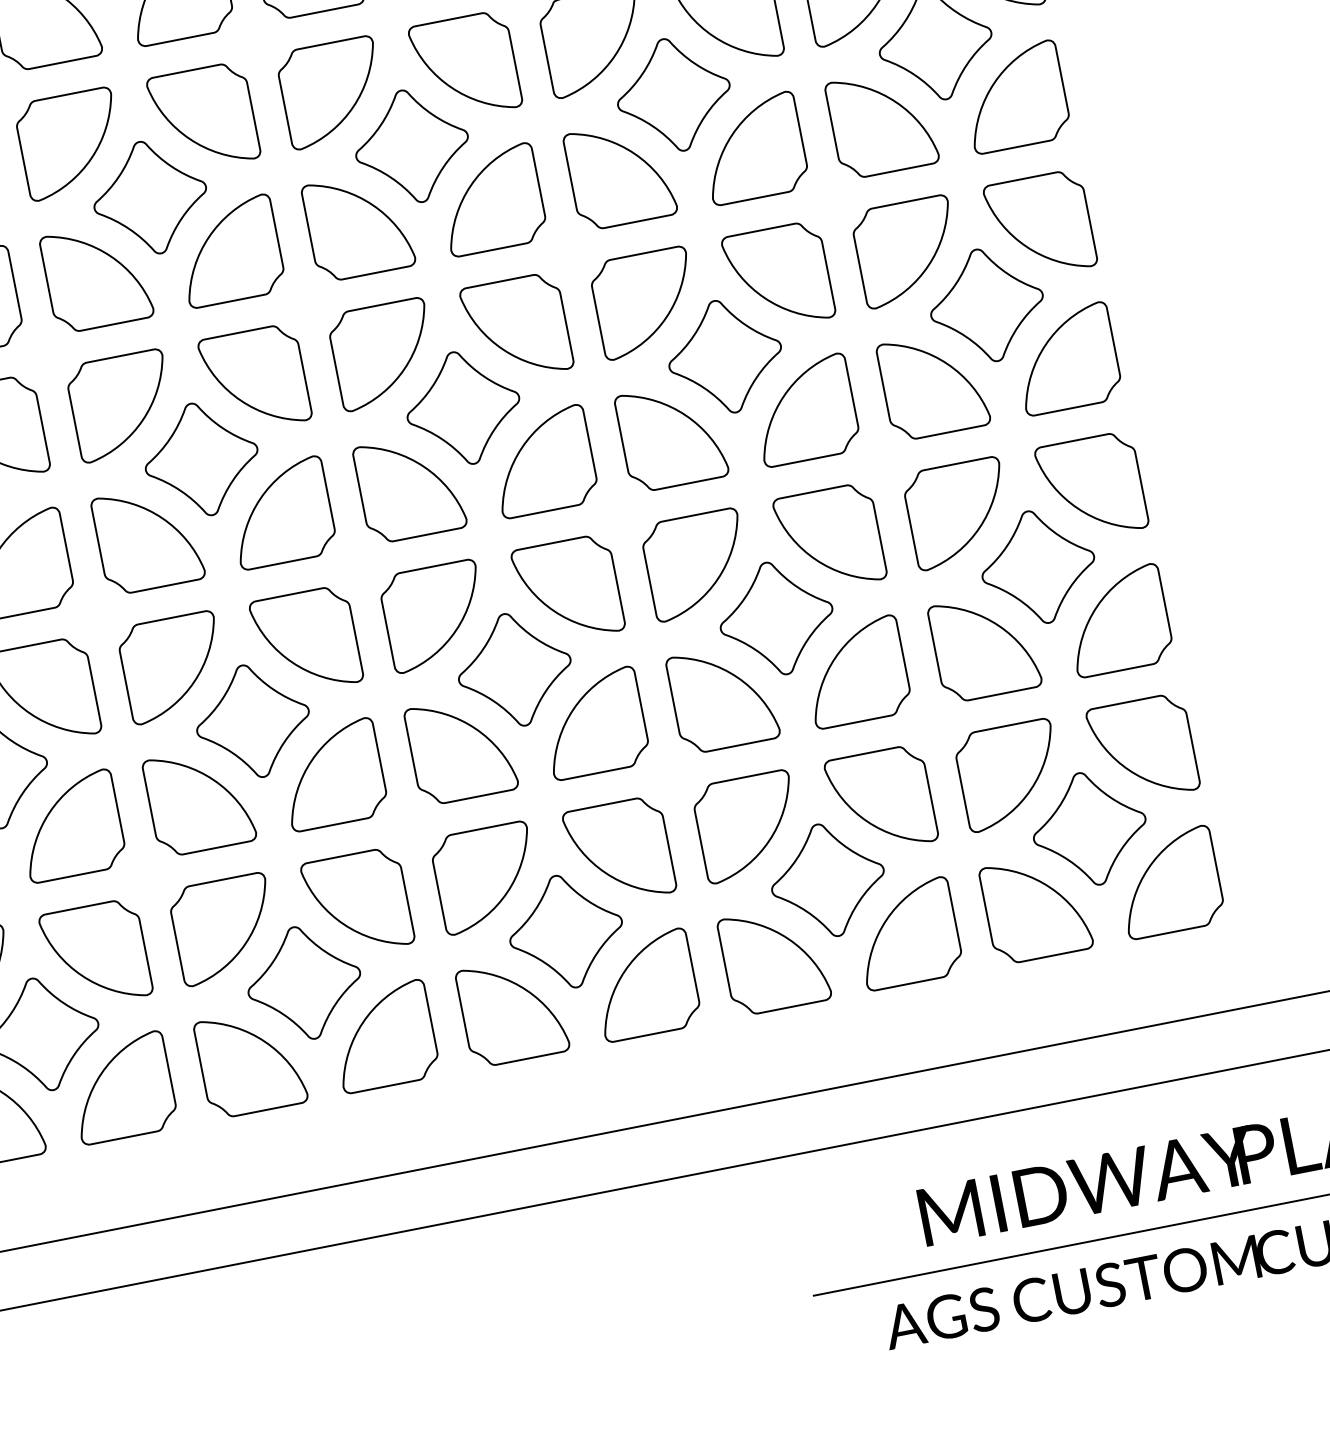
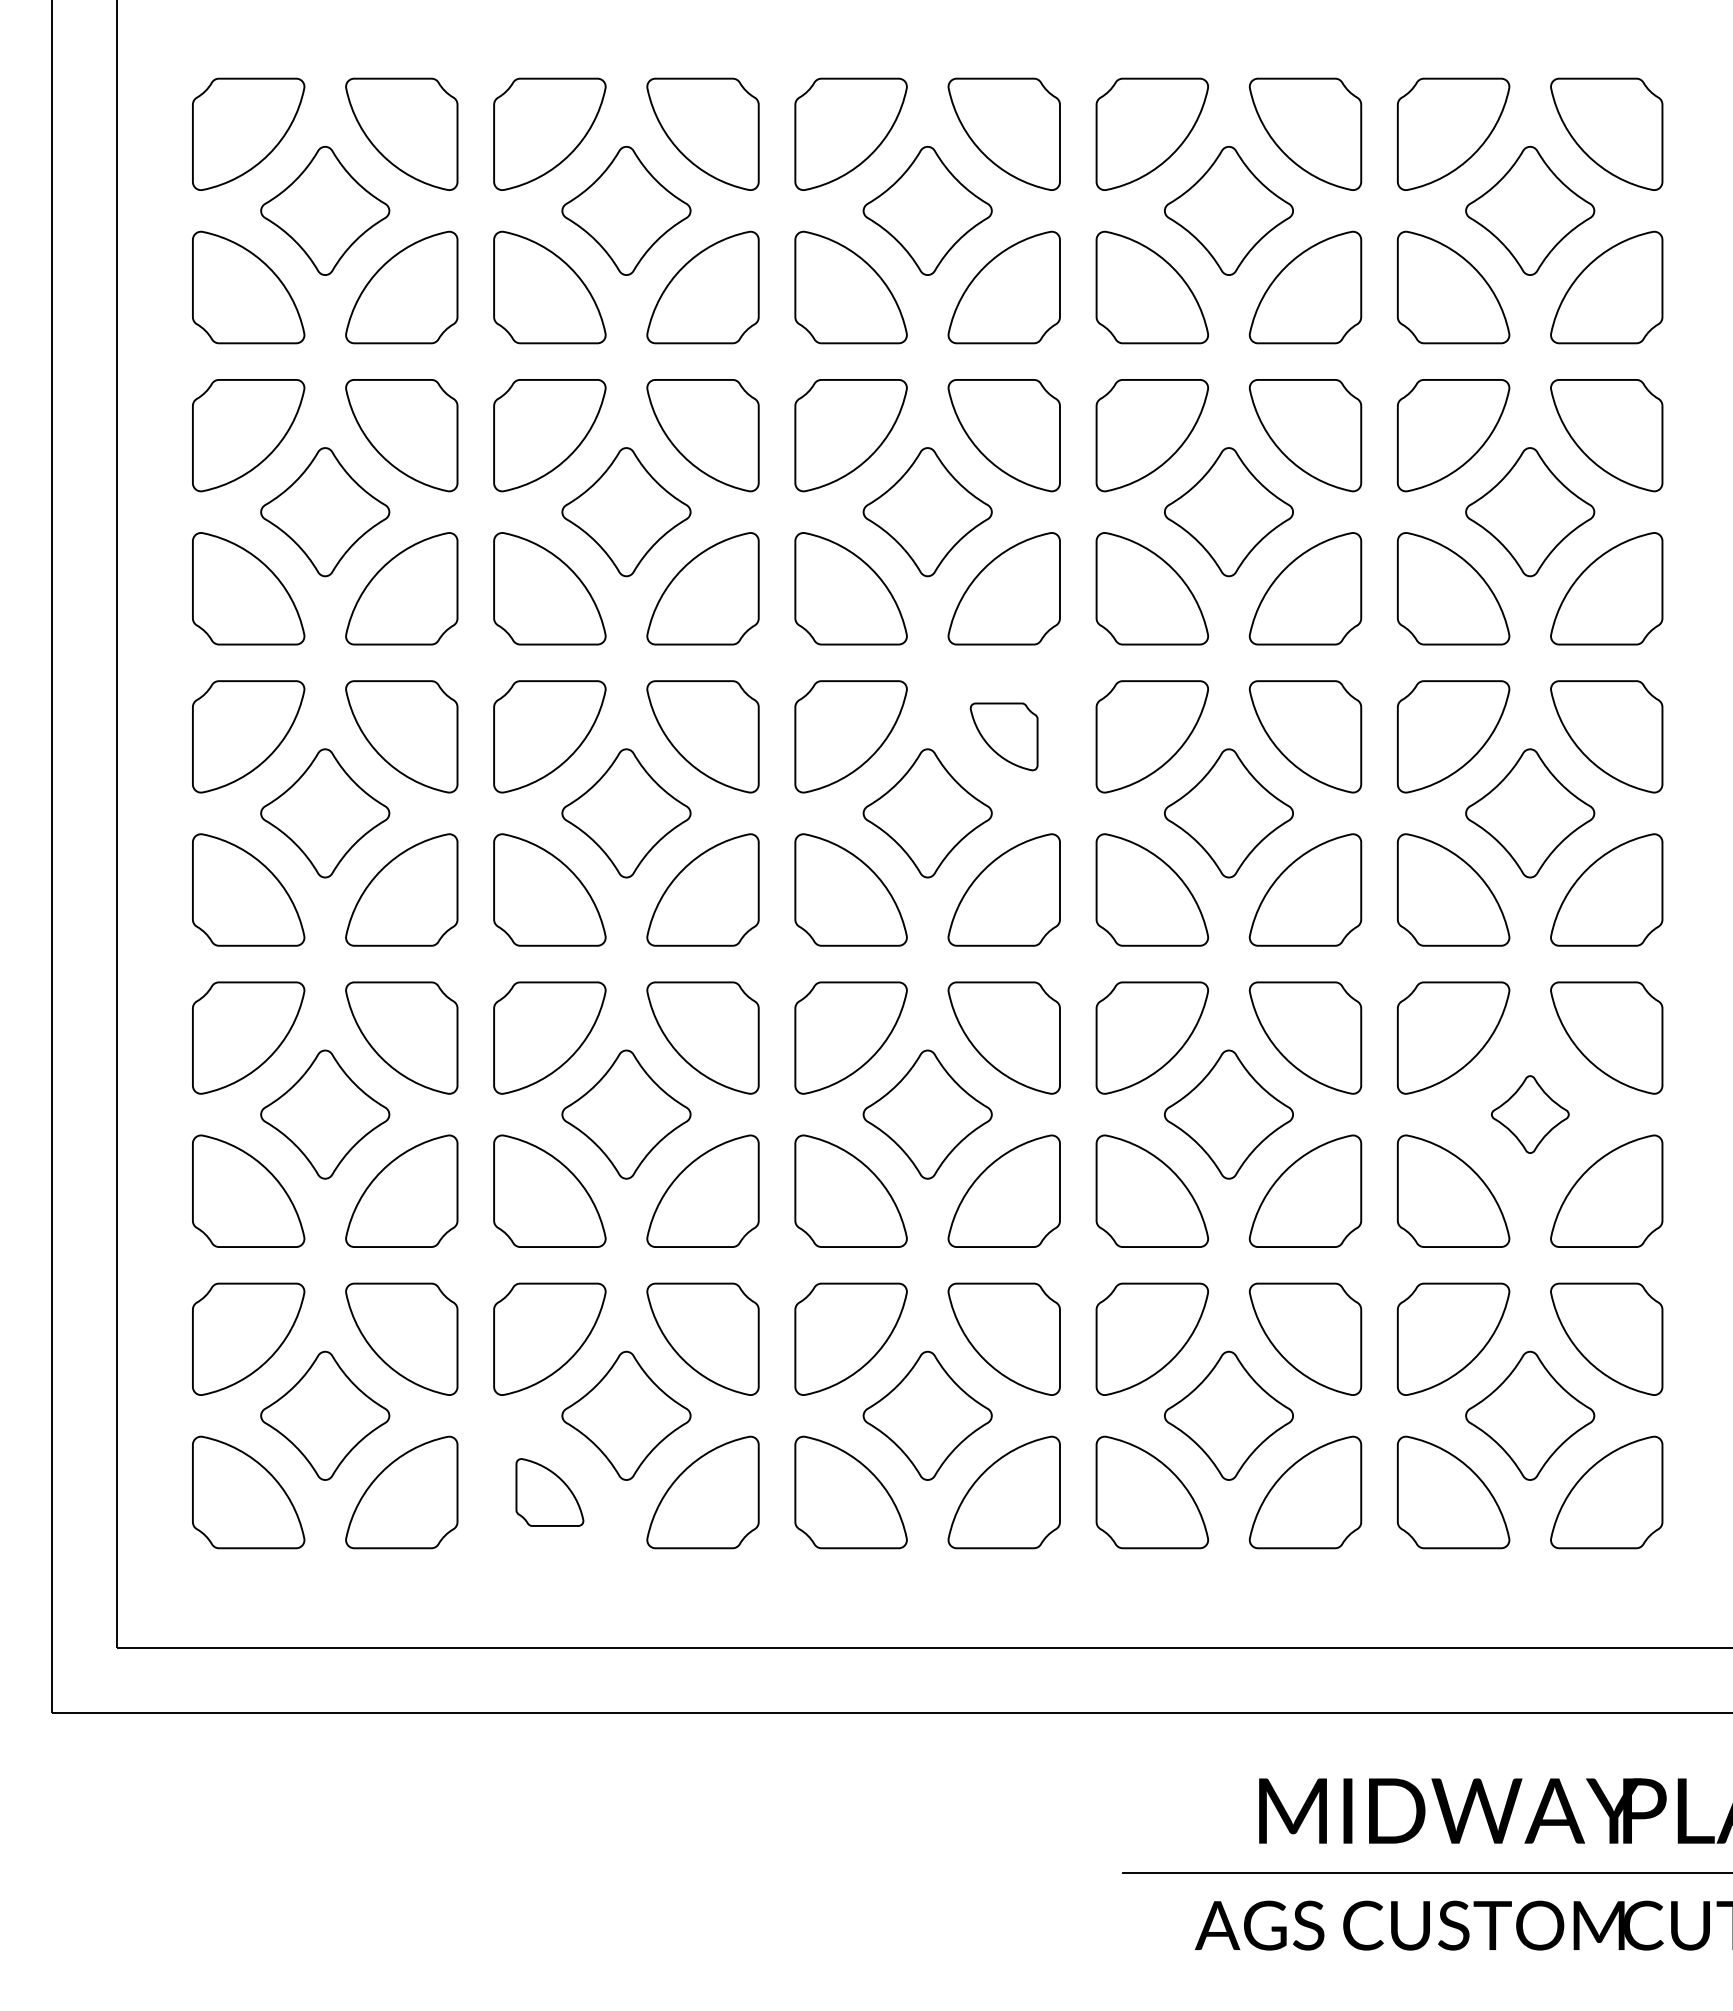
part: (516, 328) -> (1003, 736), size x0.6
part: (1038, 566) -> (1530, 1114), size x0.6
part: (250, 1062) -> (549, 1492), size x0.6

